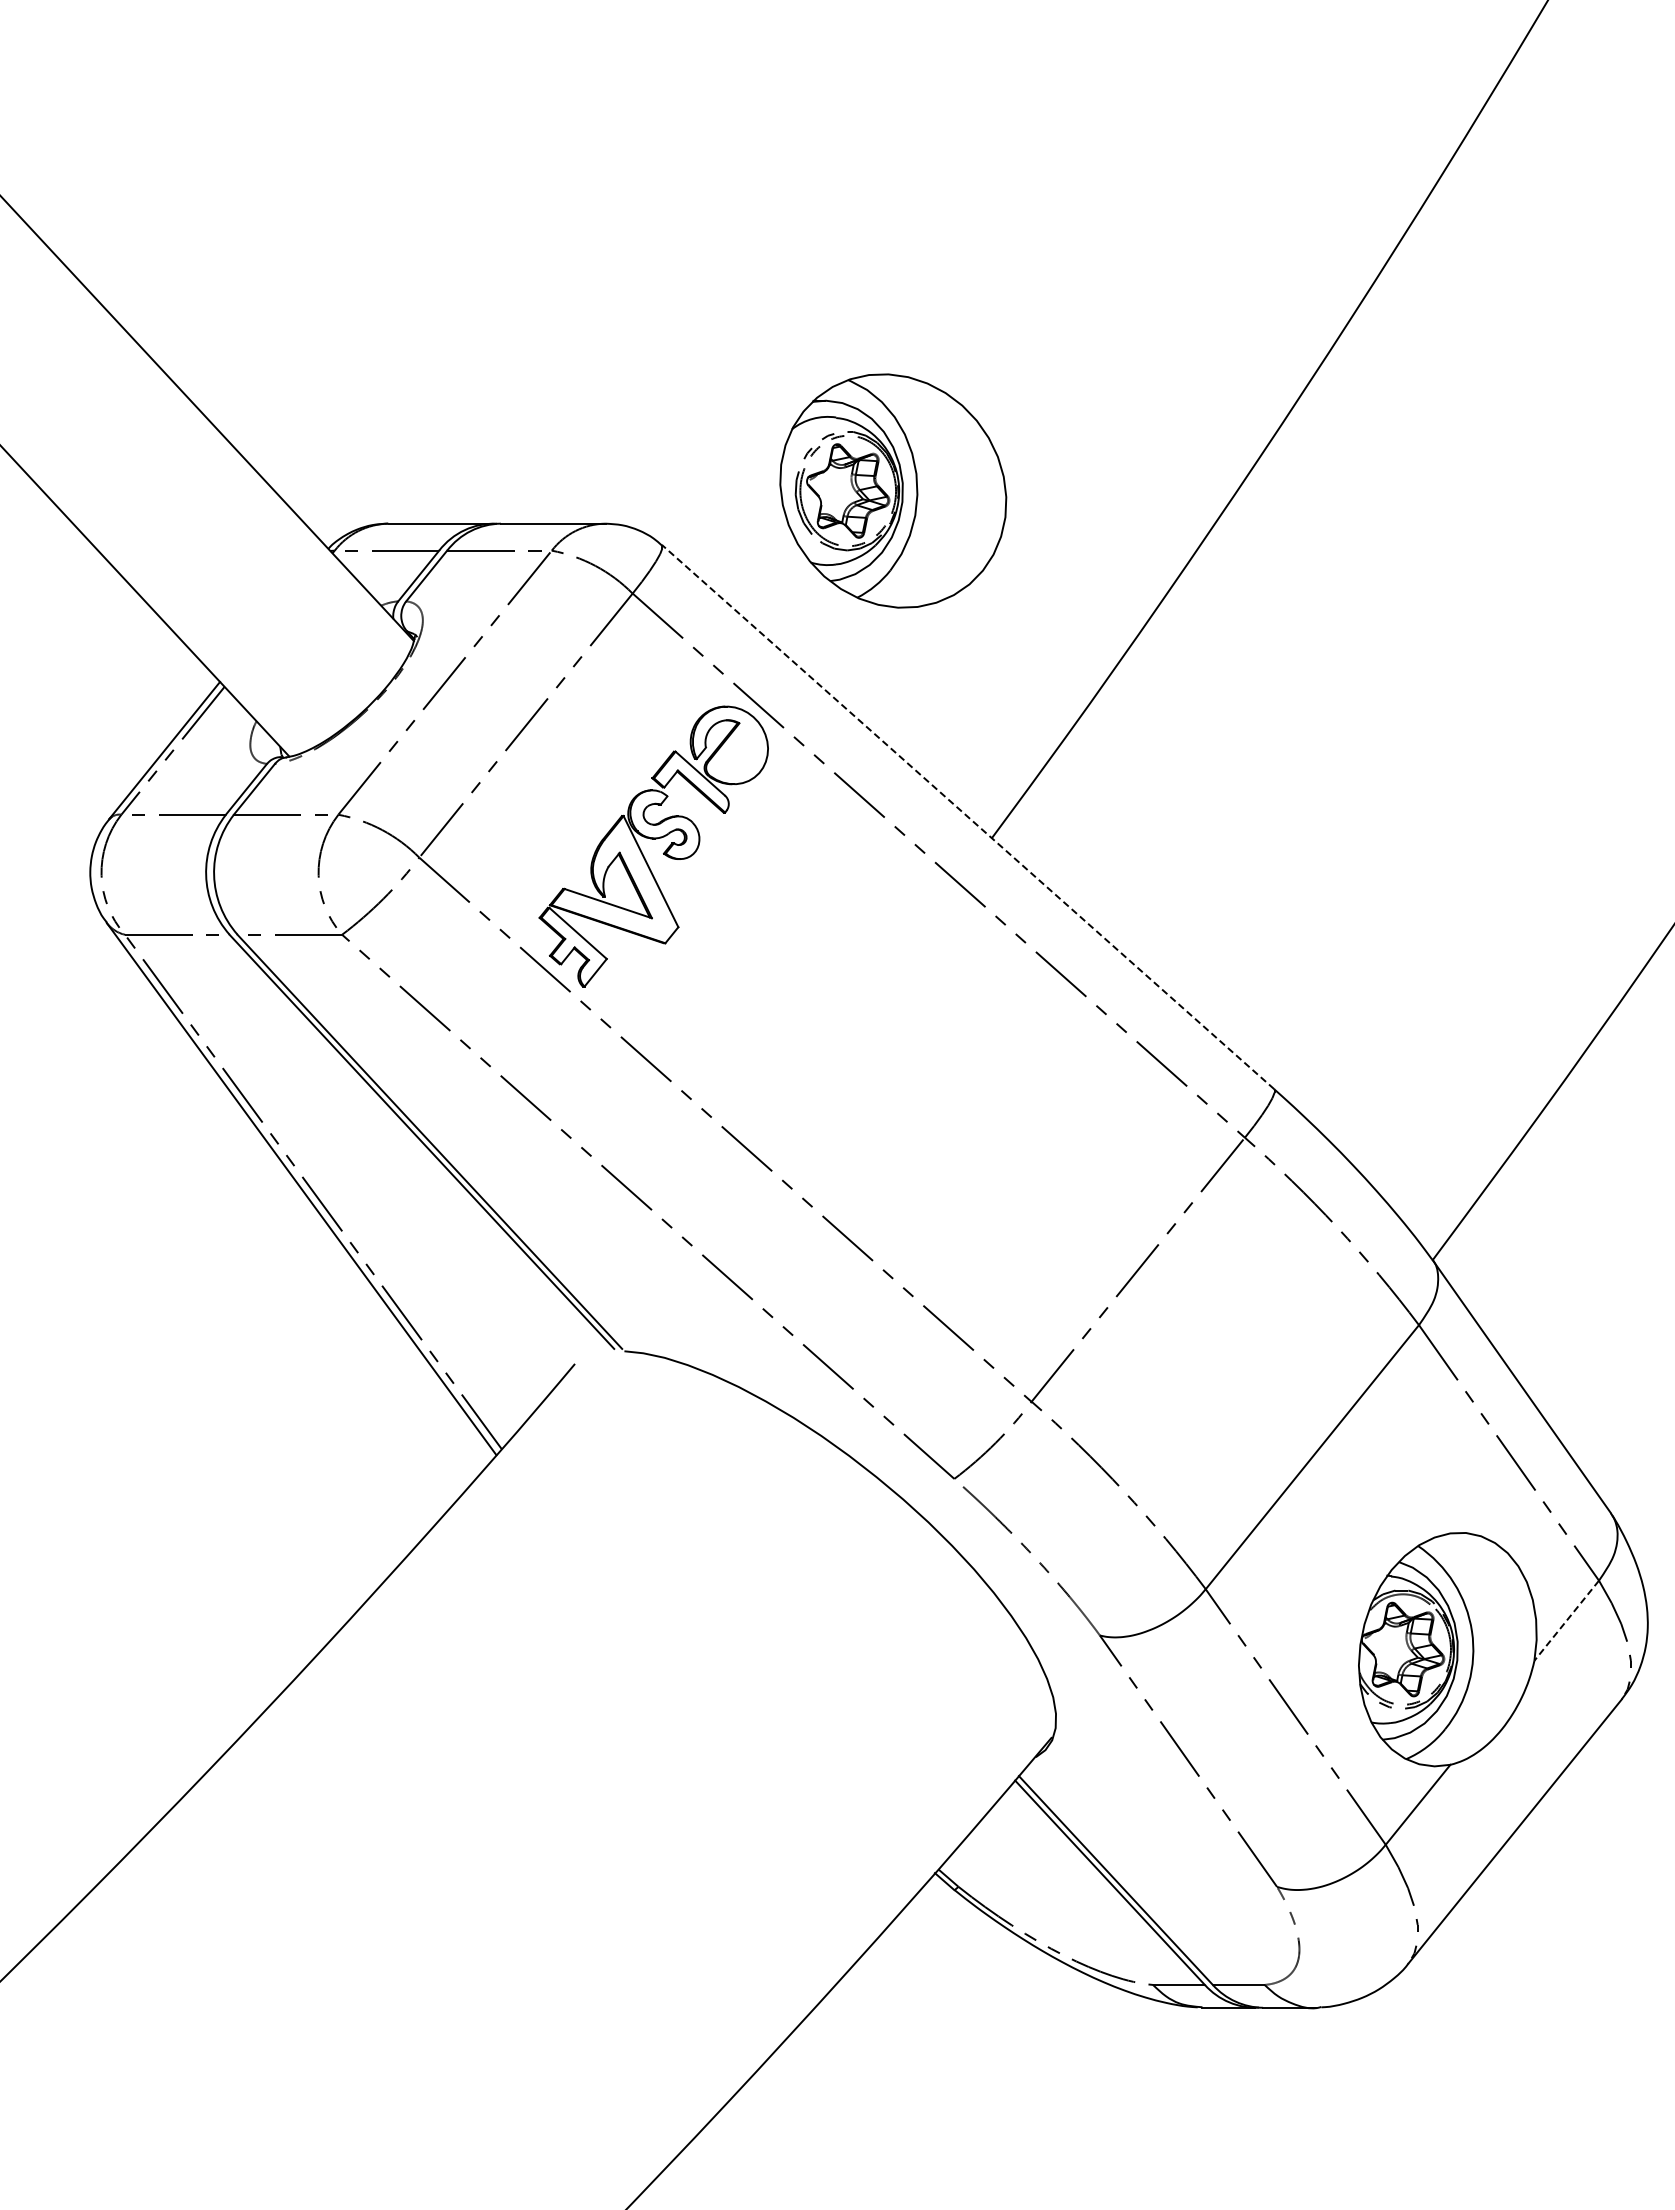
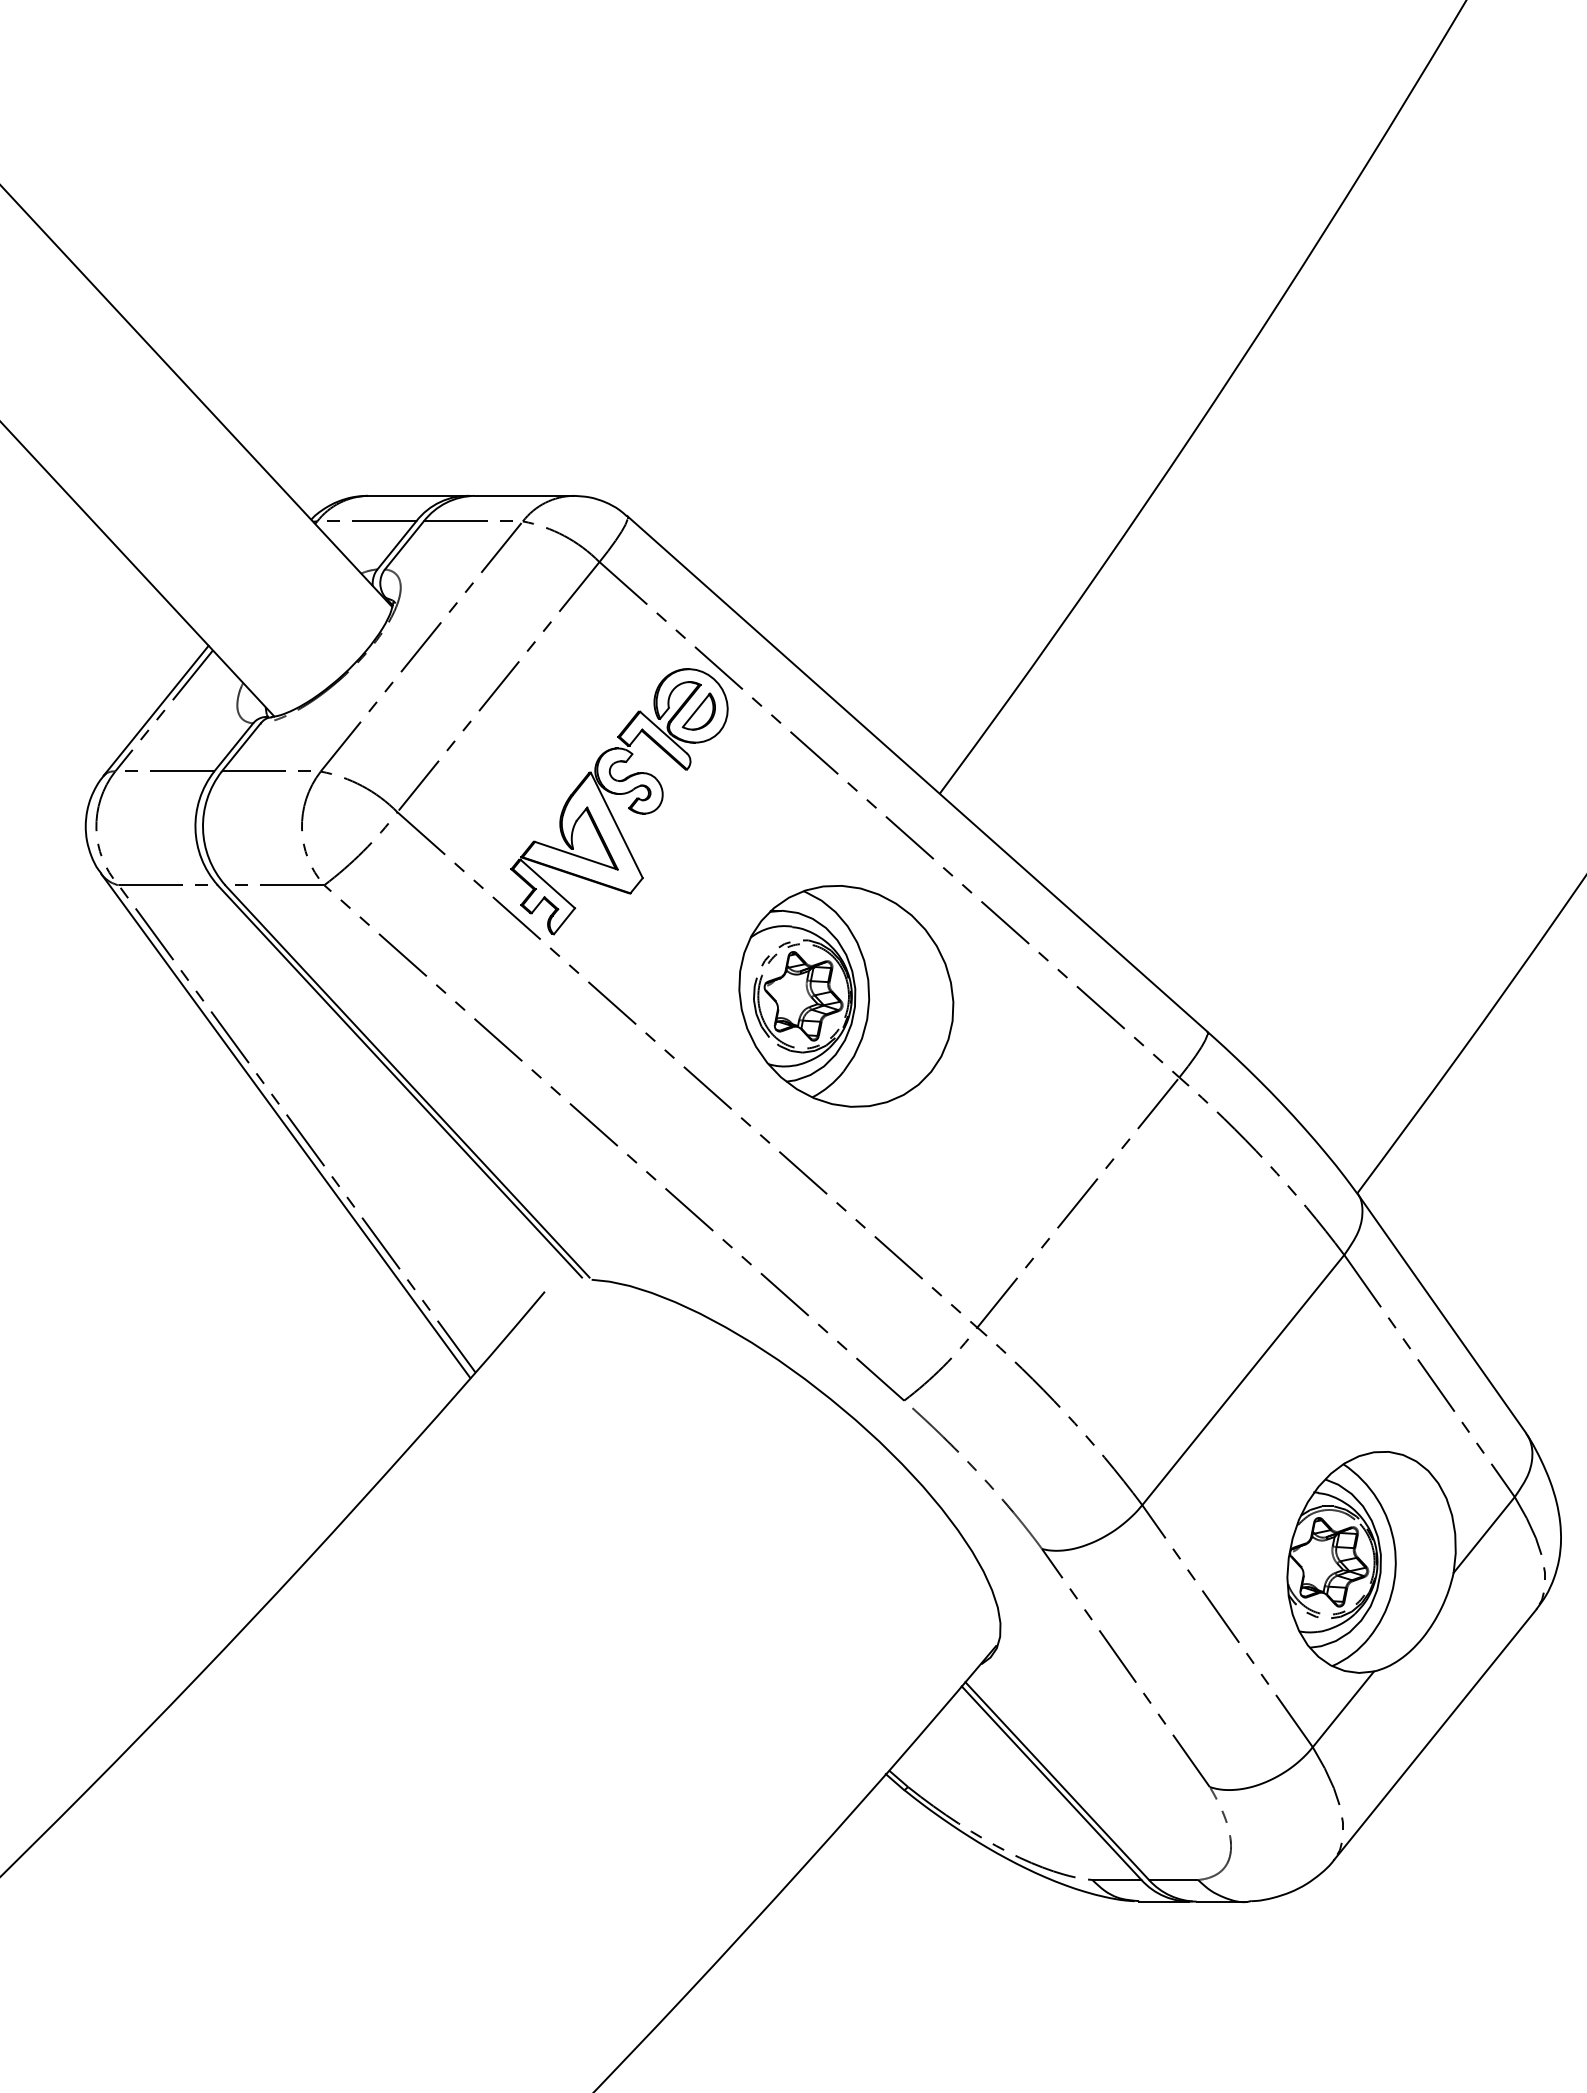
part: (893, 490) -> (846, 995), moved
part: (737, 751) -> (698, 711), added
line: (968, 817) -> (917, 774), dashed -> solid
line: (1566, 1621) -> (1484, 1535), dashed -> solid

